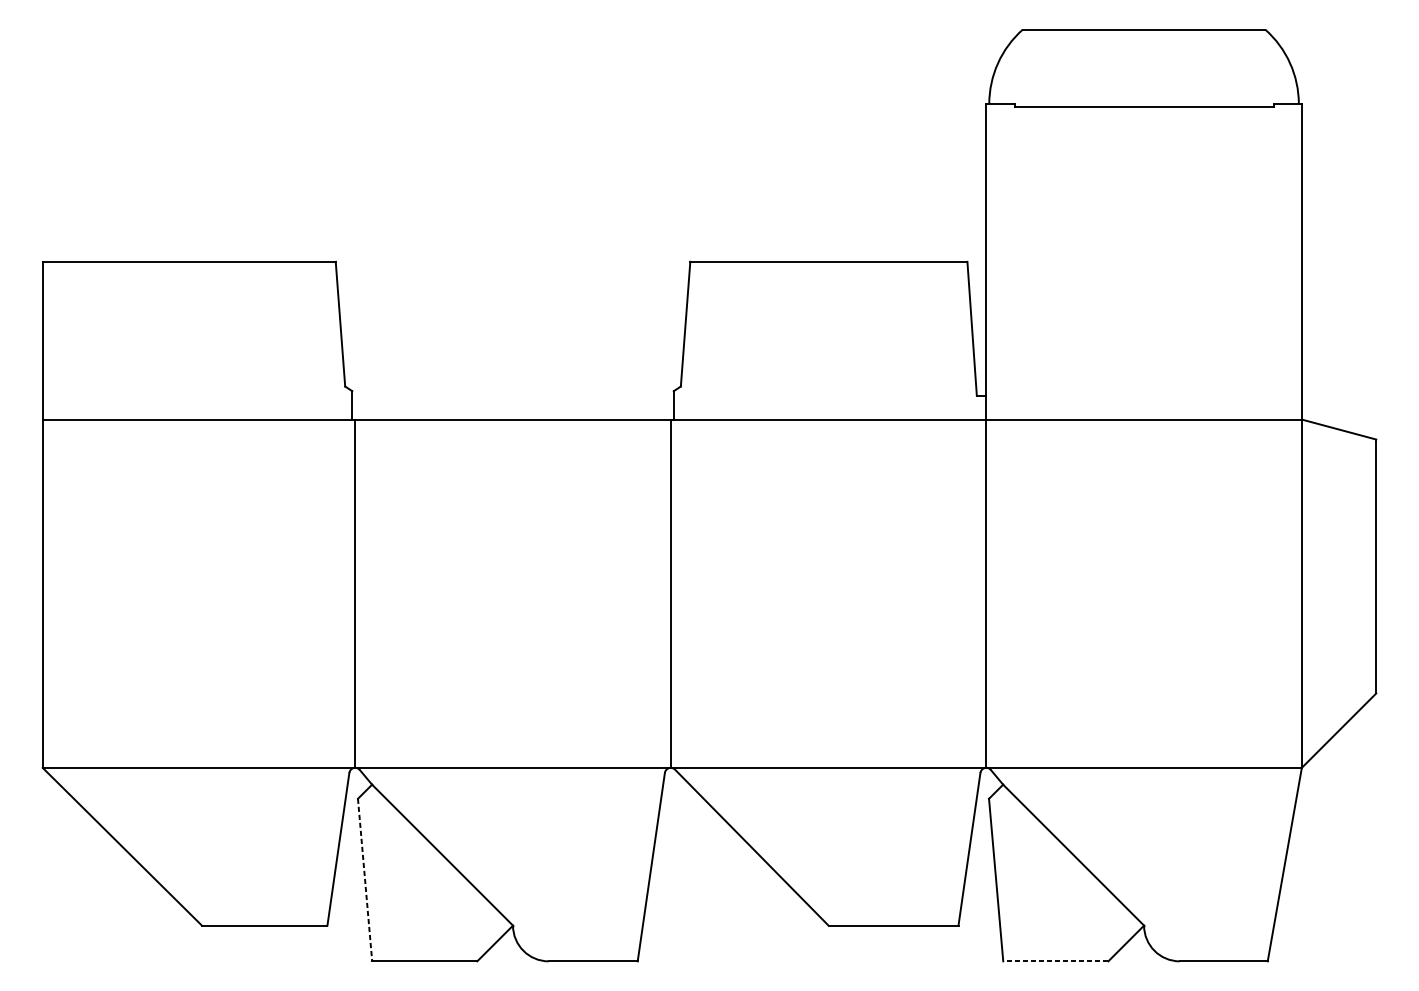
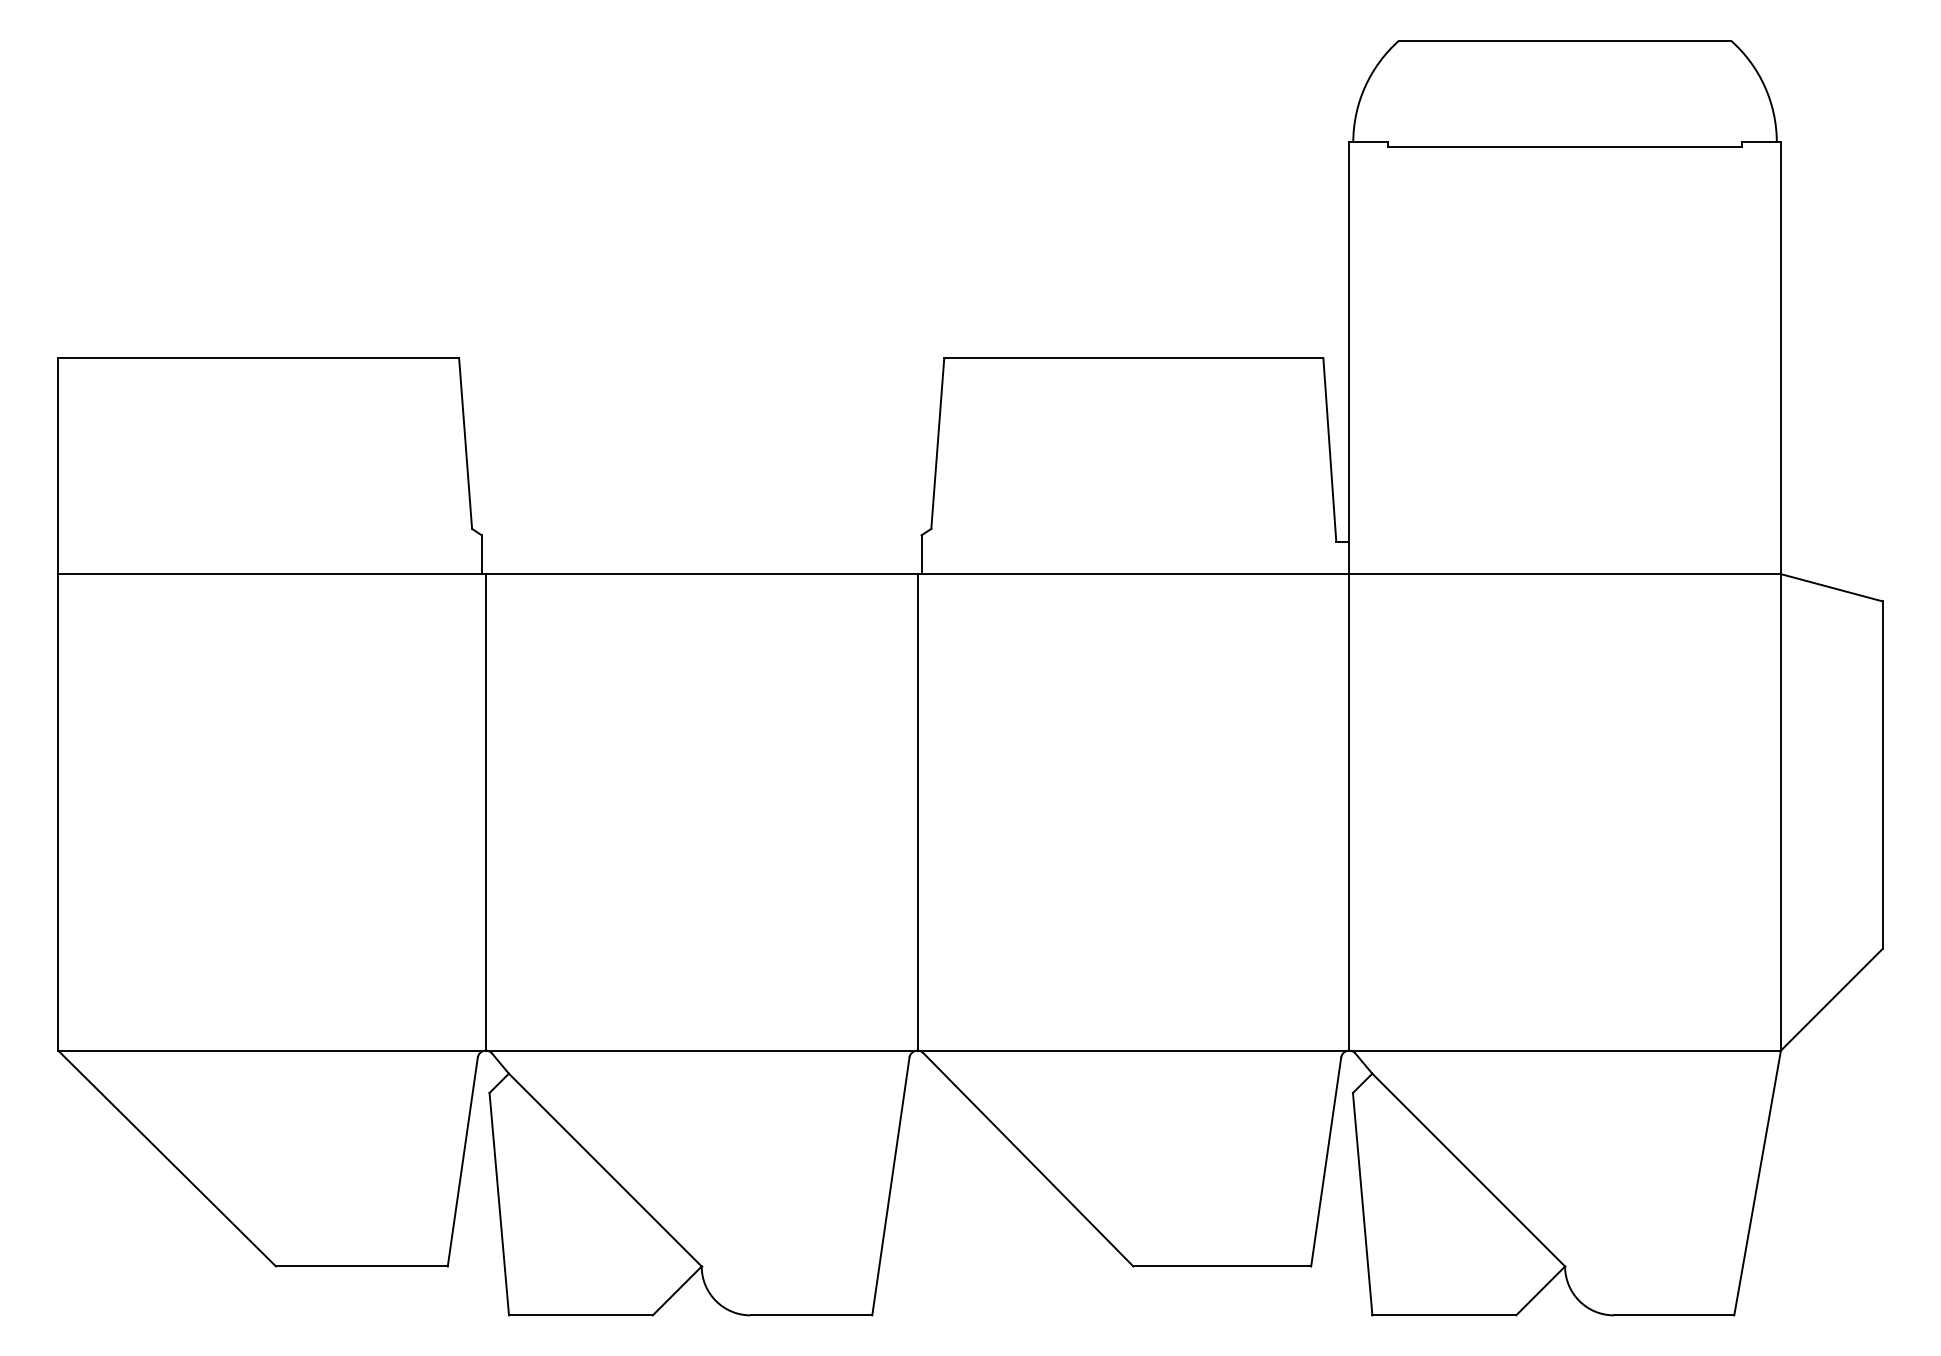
line: (365, 880) -> (499, 1204), dashed -> solid
line: (1055, 961) -> (1444, 1315), dashed -> solid

